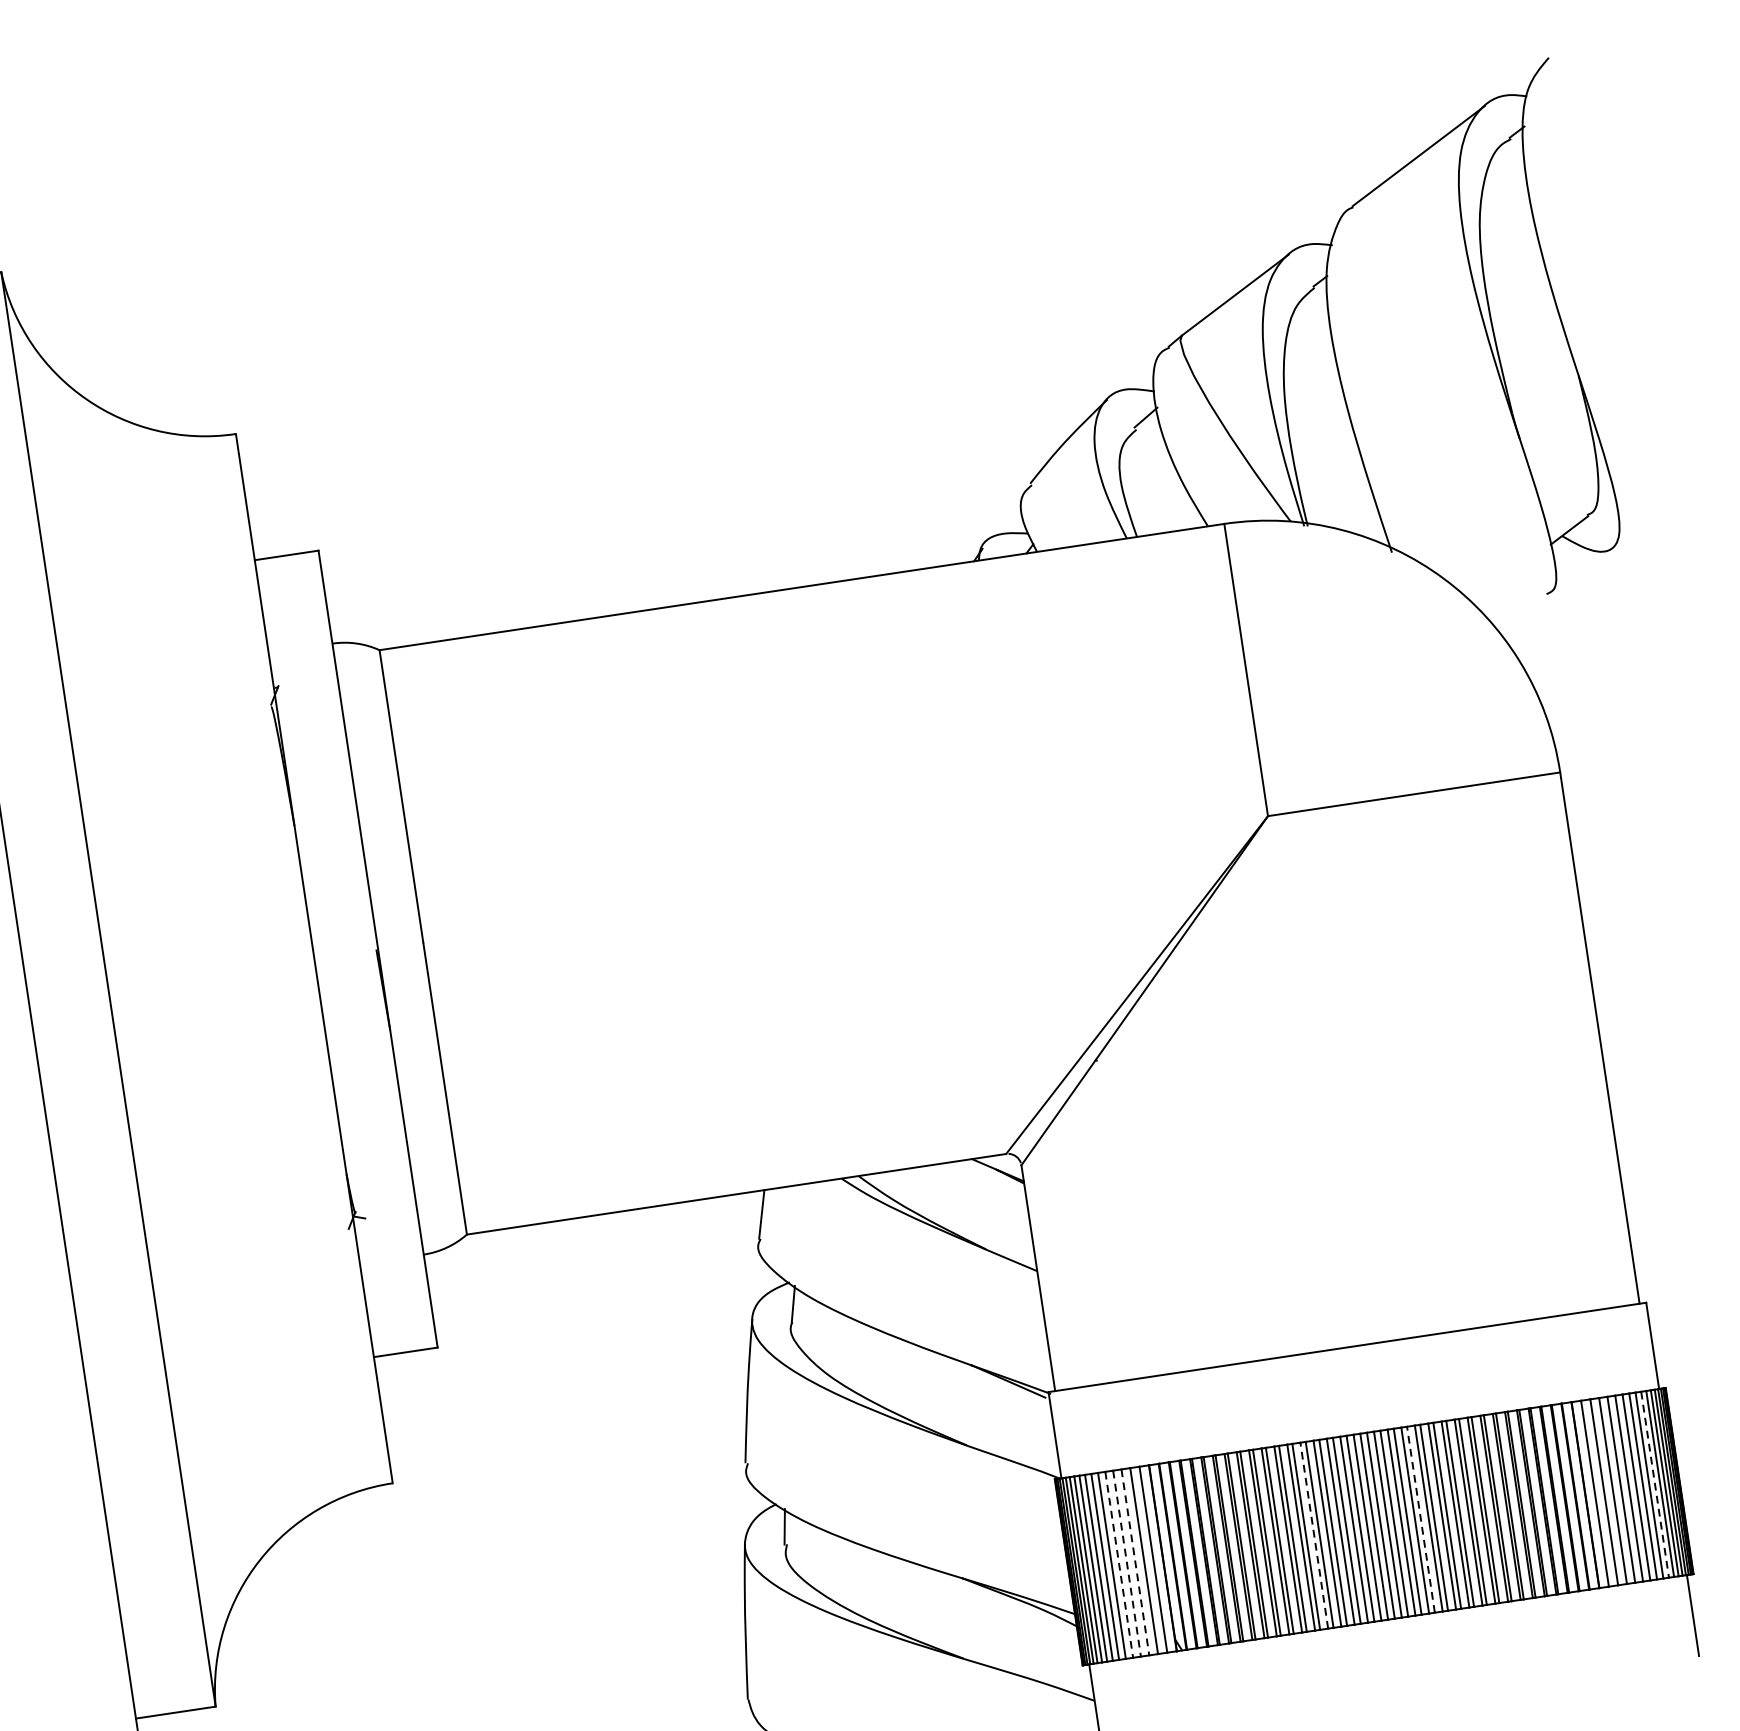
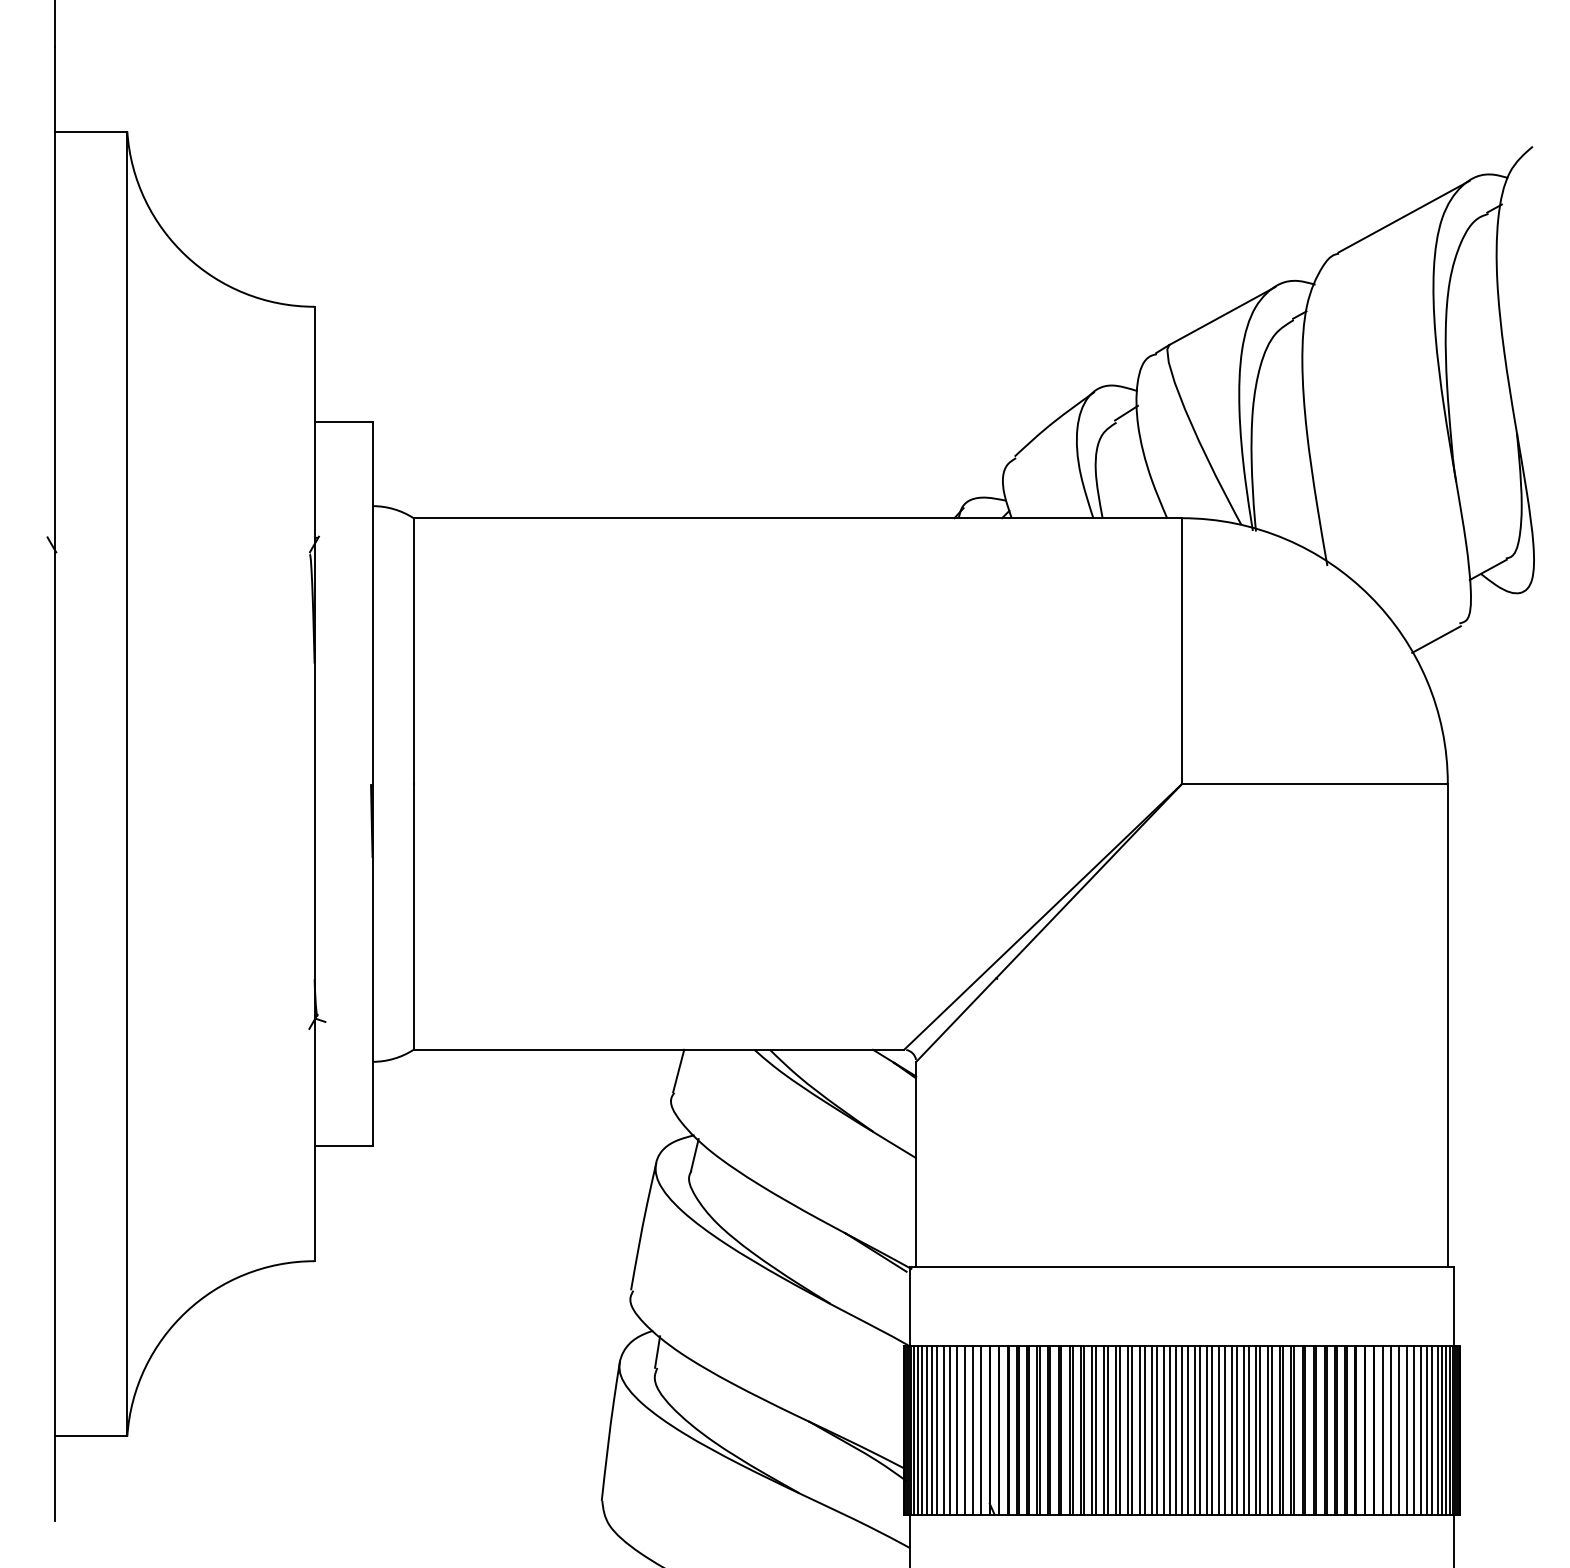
line: (1524, 615) -> (1436, 639), added
line: (1655, 1484) -> (1437, 1430), dashed -> solid
line: (1420, 1519) -> (1224, 1430), dashed -> solid
line: (1314, 1535) -> (1127, 1430), dashed -> solid
line: (1135, 1562) -> (964, 1430), dashed -> solid
line: (1127, 1563) -> (957, 1430), dashed -> solid
line: (1119, 1564) -> (950, 1430), dashed -> solid

